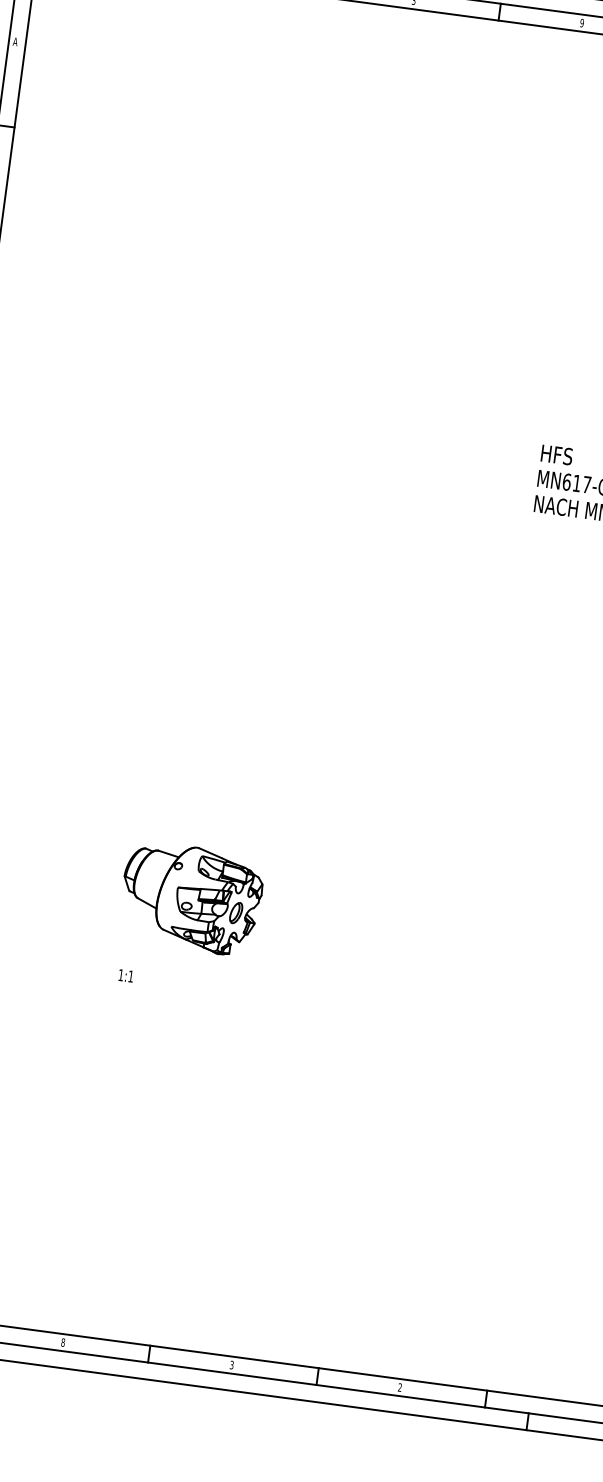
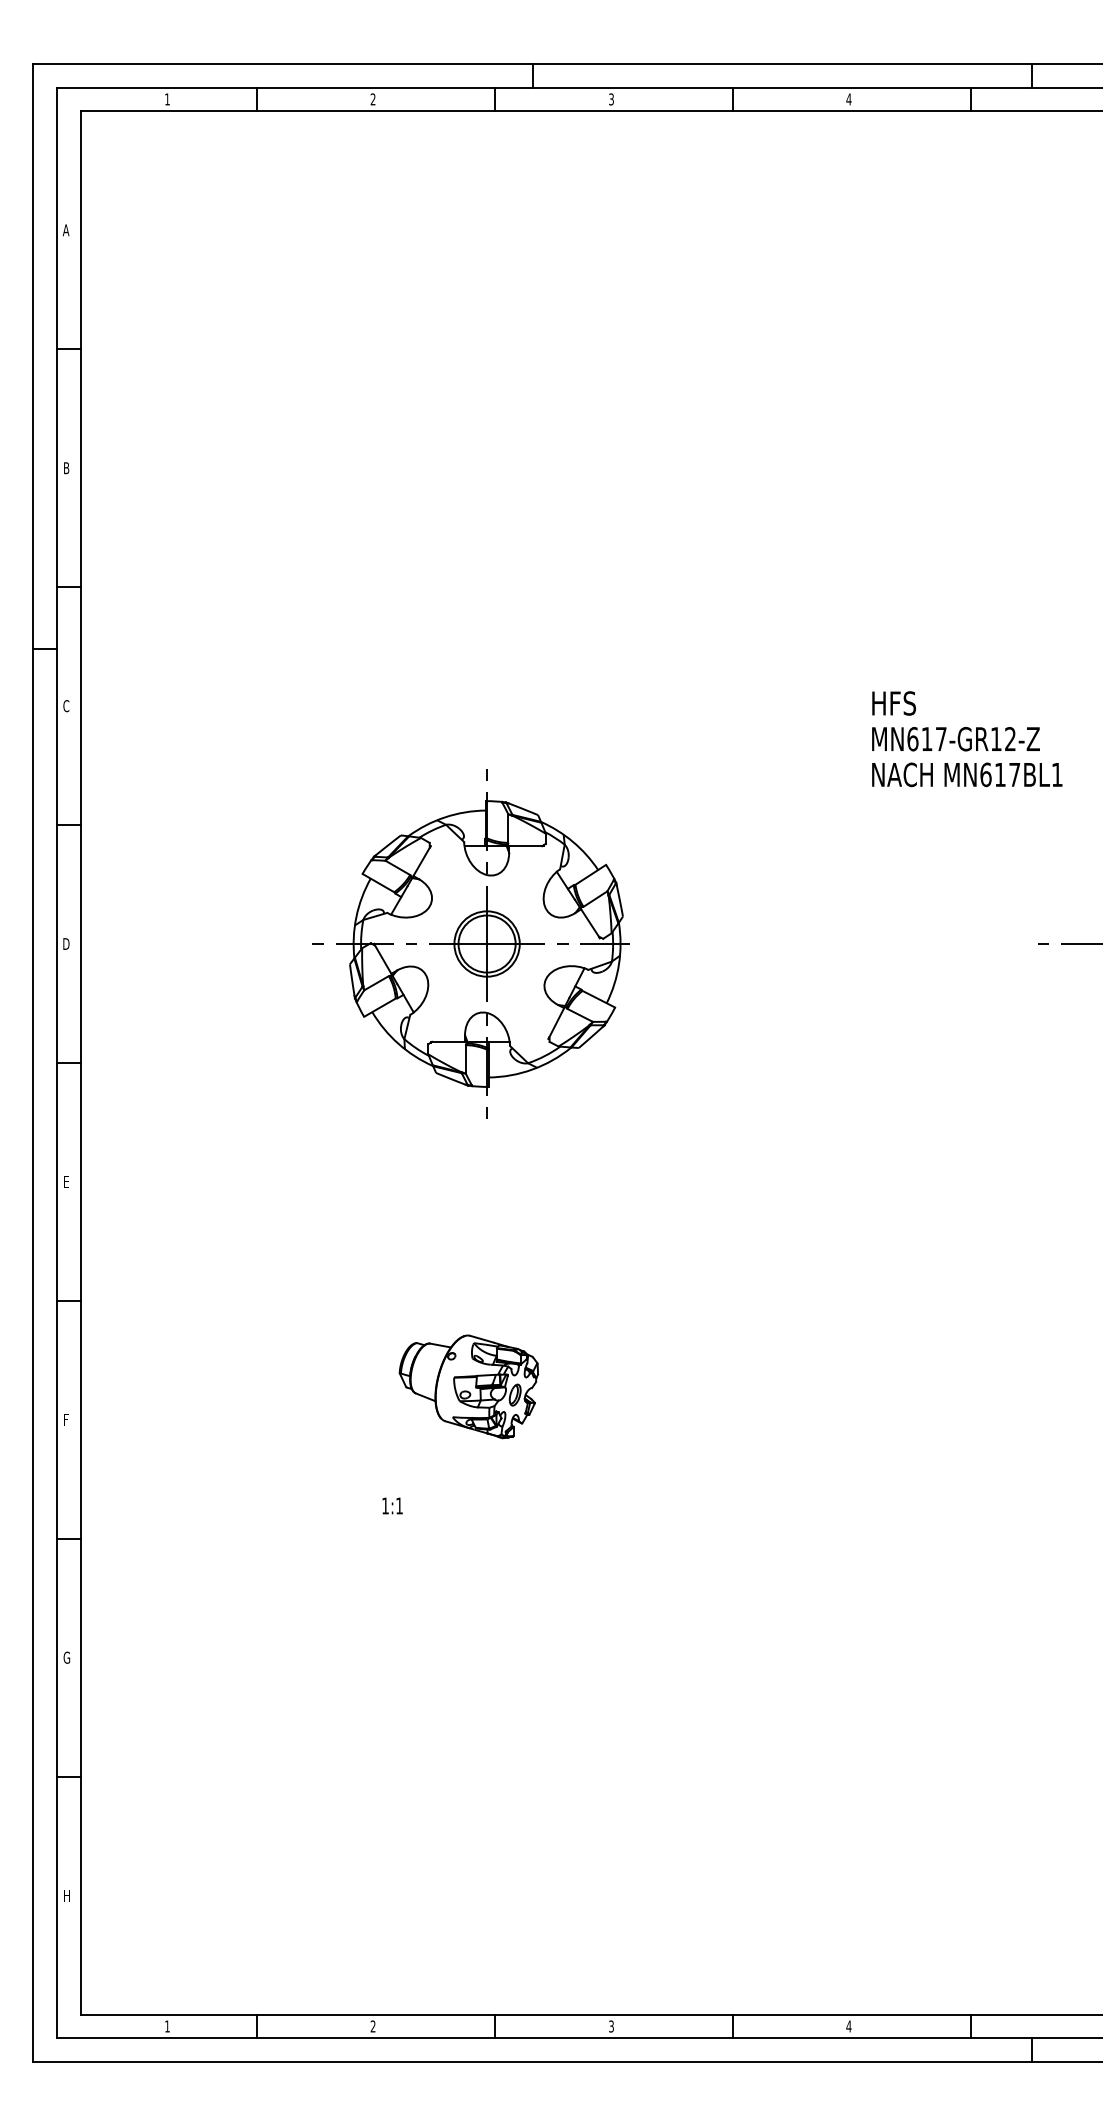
text: (581, 23) -> (848, 99), 9 -> 4
part: (234, 585) -> (470, 943), added
part: (191, 898) -> (468, 1386), size x0.71
text: (62, 1342) -> (372, 2026), 8 -> 2
text: (399, 1387) -> (848, 2026), 2 -> 4

